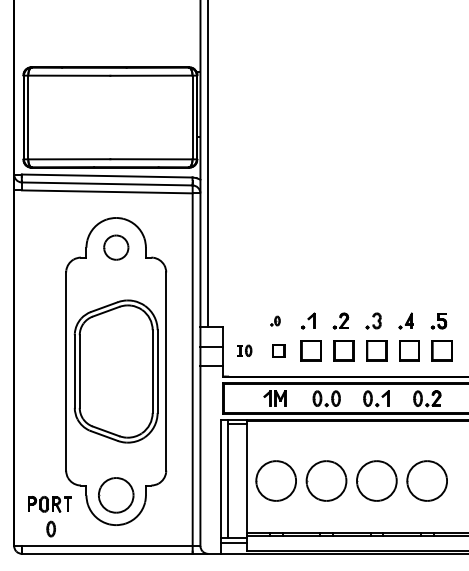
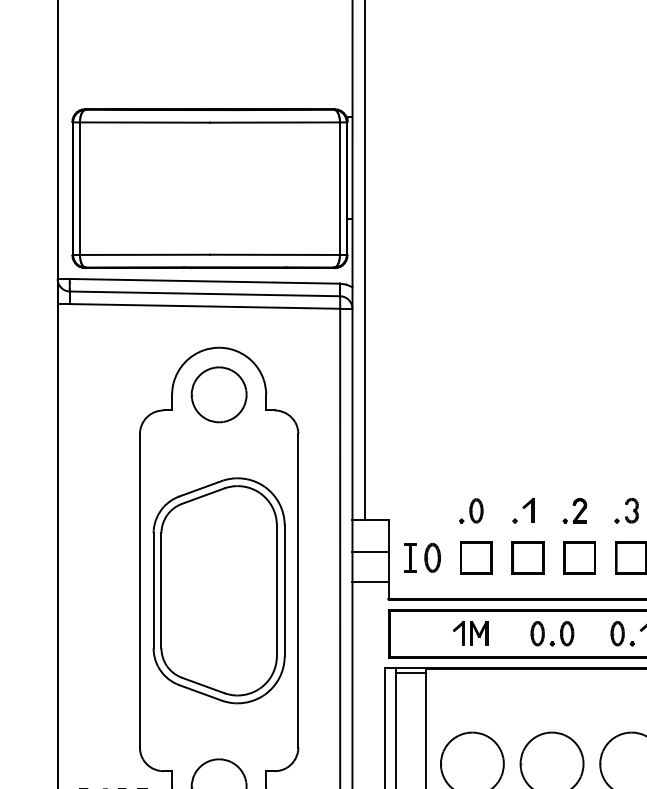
part: (116, 247) -> (219, 394), size x1.43
part: (275, 320) -> (471, 509), size x1.67
part: (244, 350) -> (422, 557), size x1.67
part: (278, 350) -> (476, 557), size x1.67

